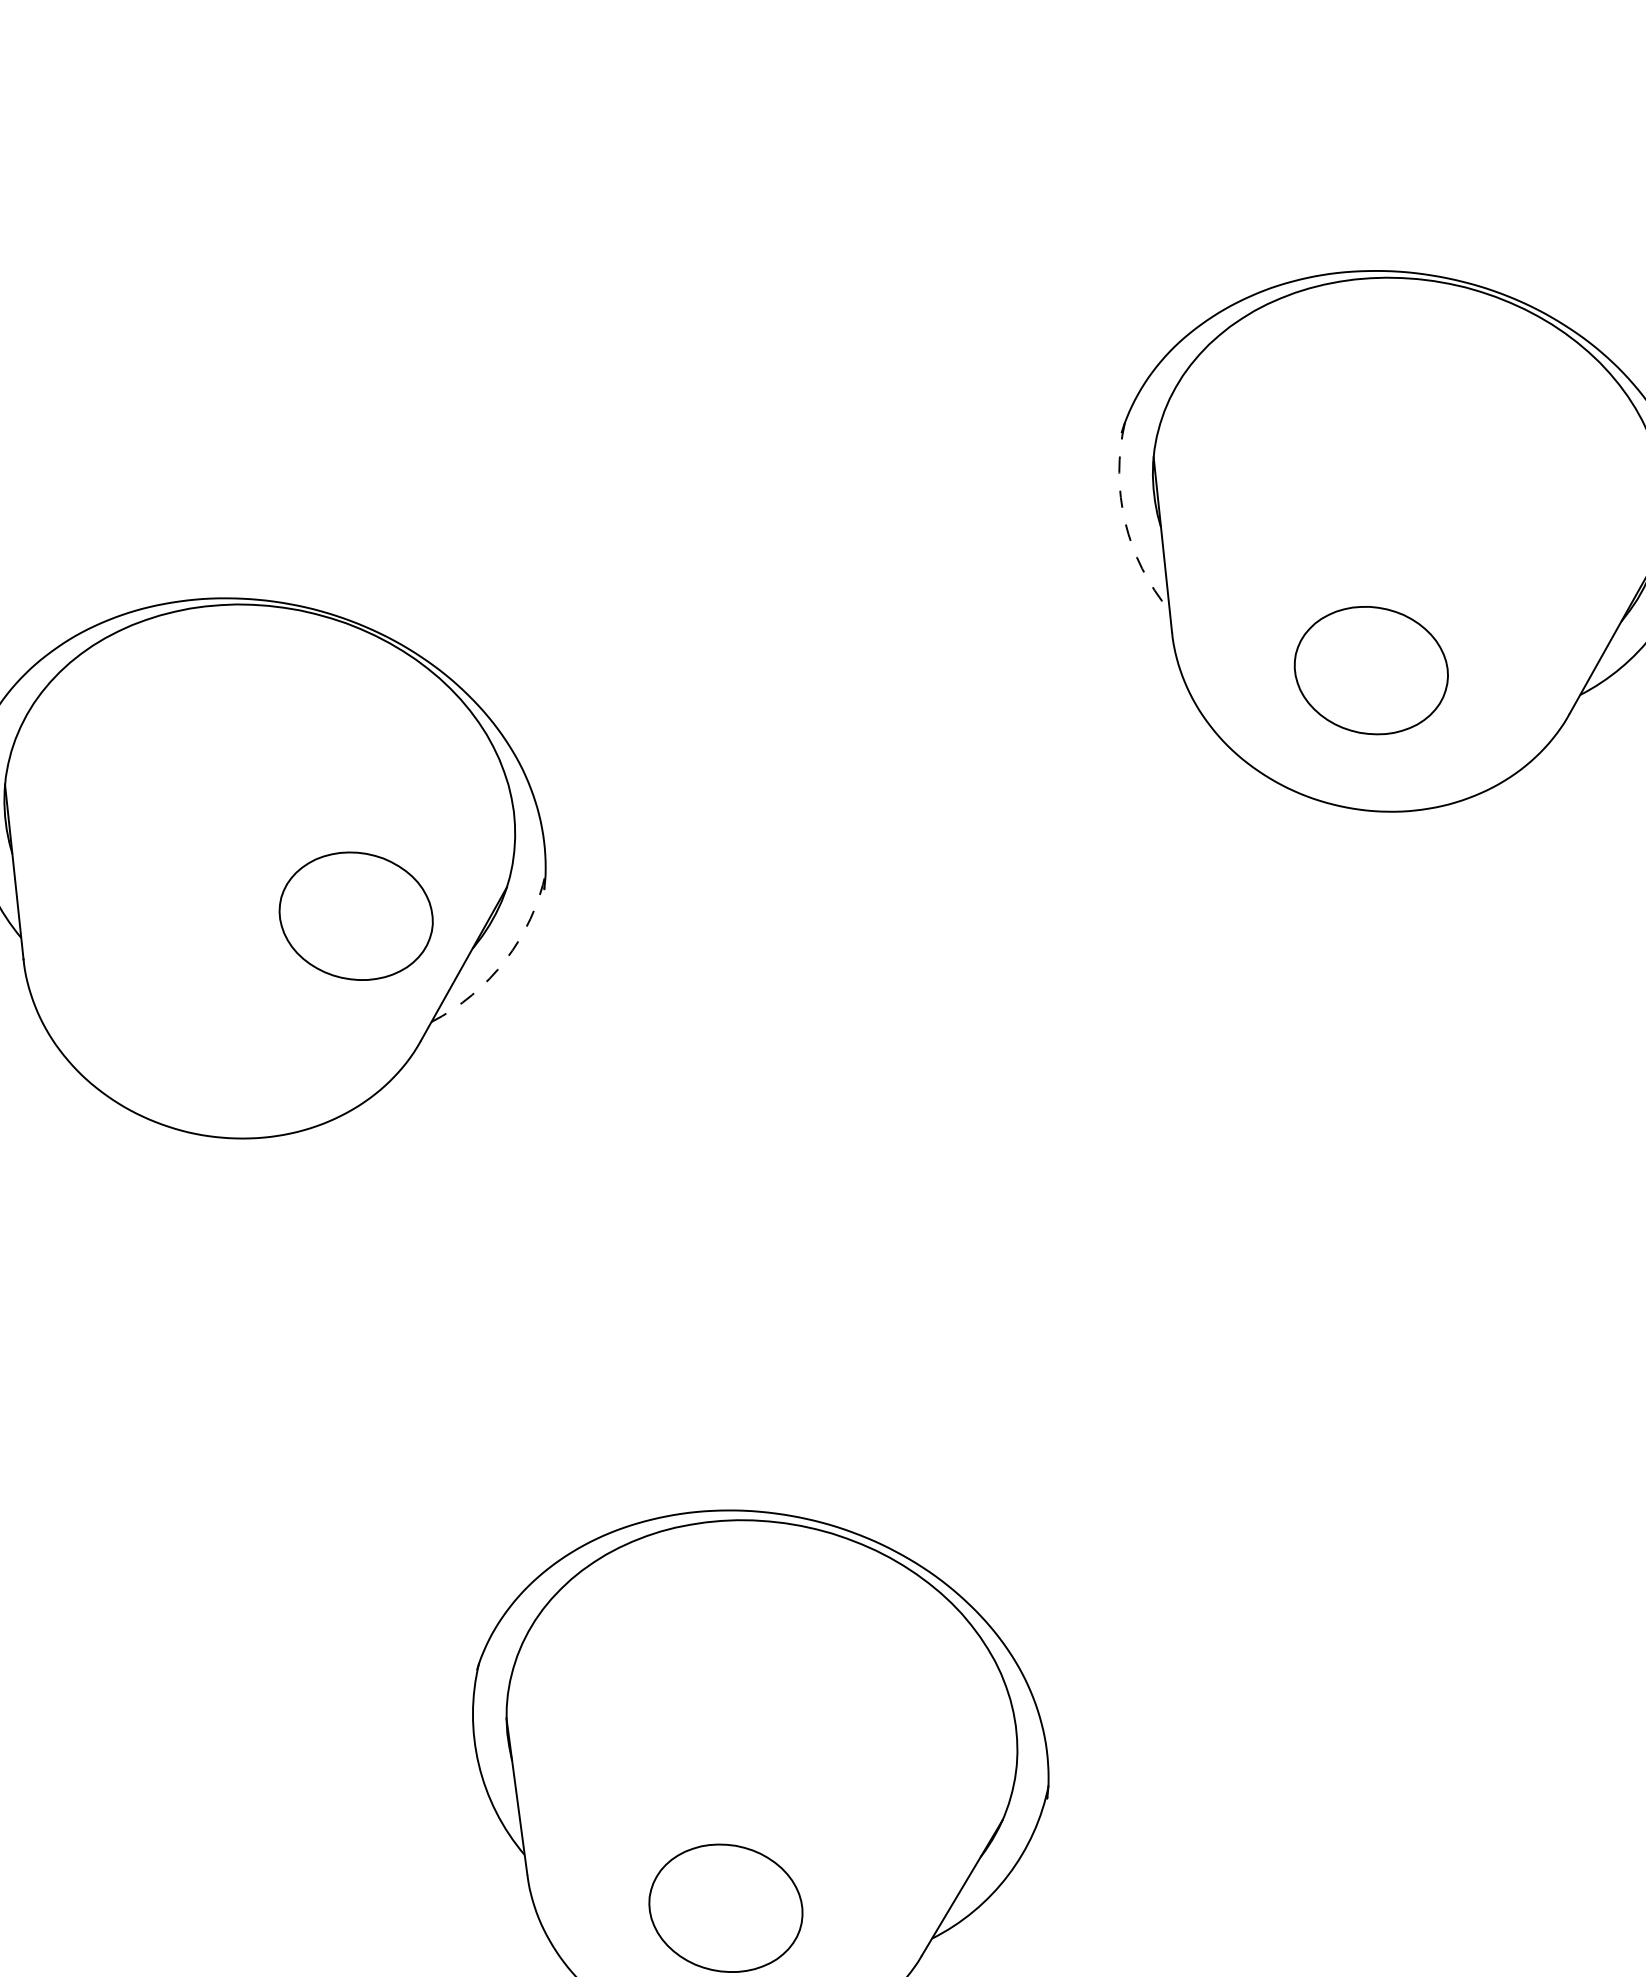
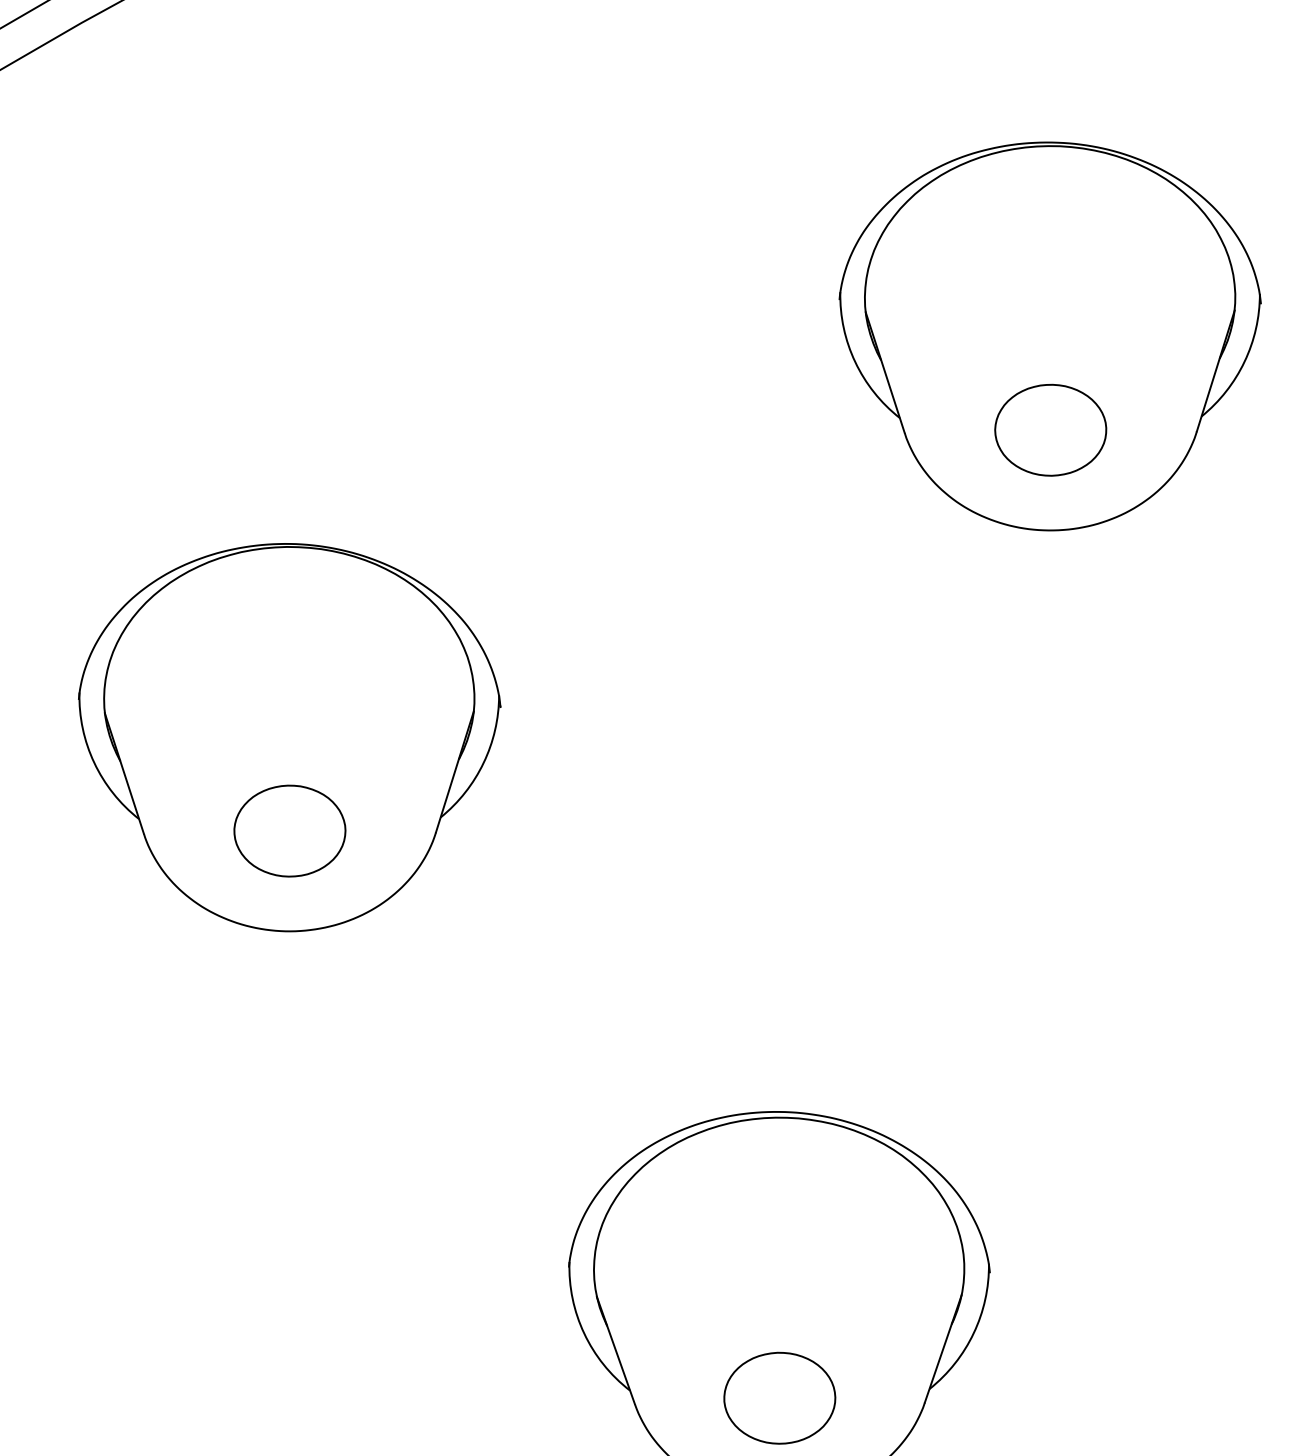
arc: (1125, 522) -> (855, 362), dashed -> solid
part: (355, 915) -> (289, 830), moved
arc: (505, 959) -> (483, 762), dashed -> solid

